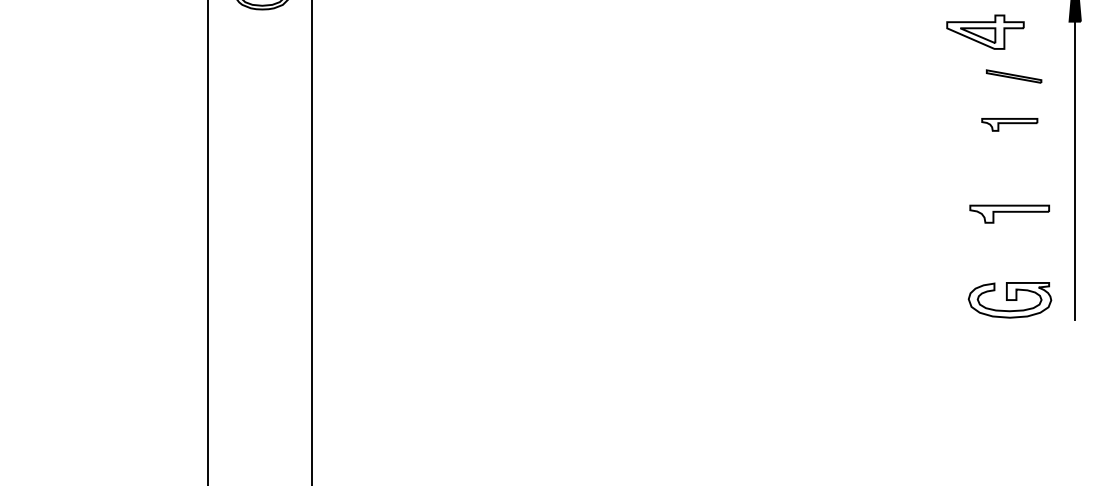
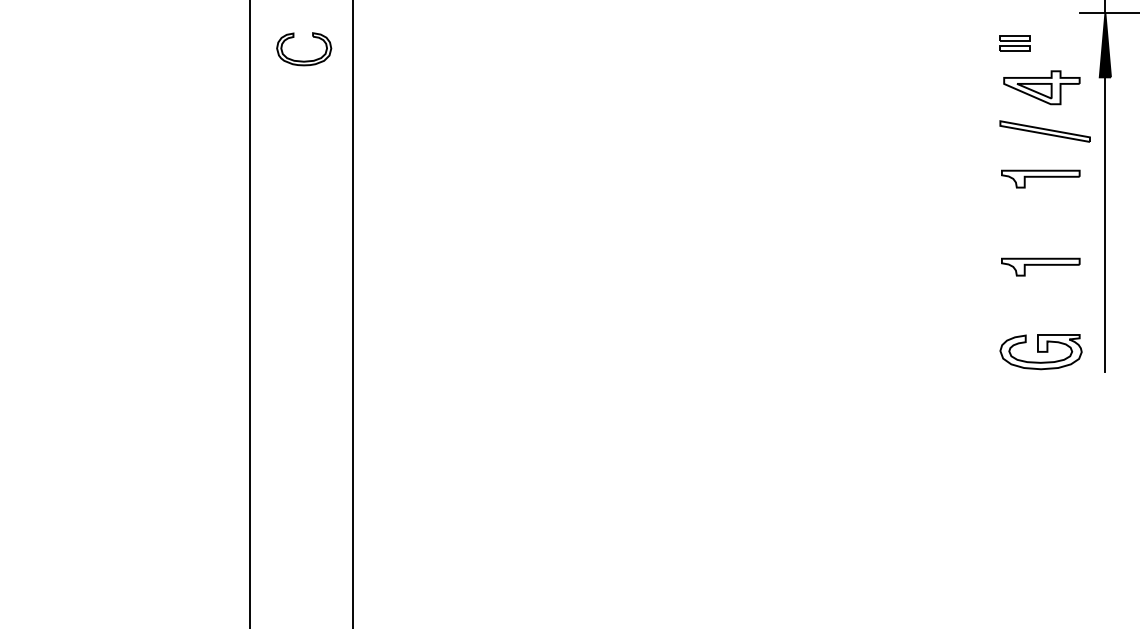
part: (985, 31) -> (1041, 87), moved
part: (1013, 76) -> (1044, 131), size x1.67
part: (1009, 124) -> (1040, 178), size x1.43

